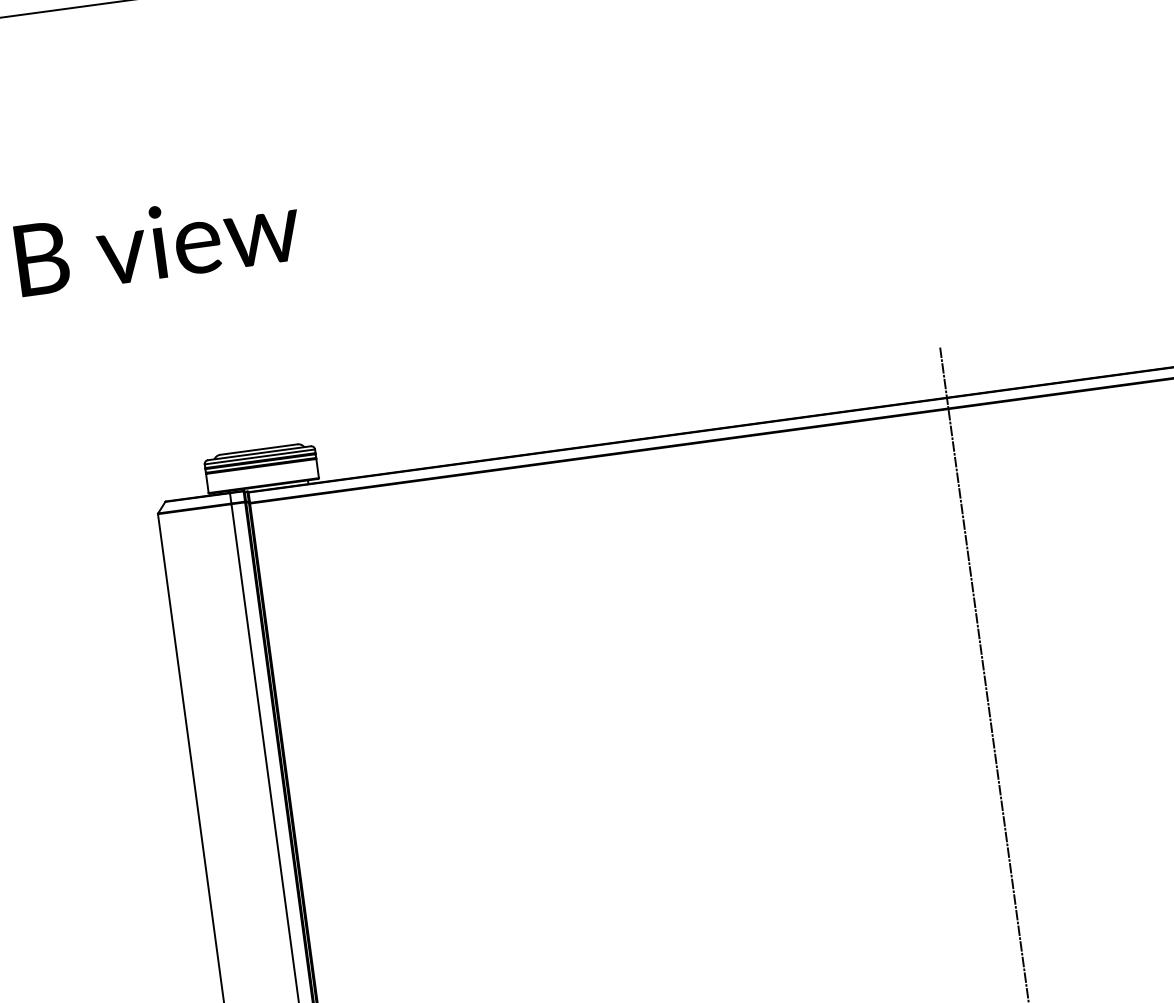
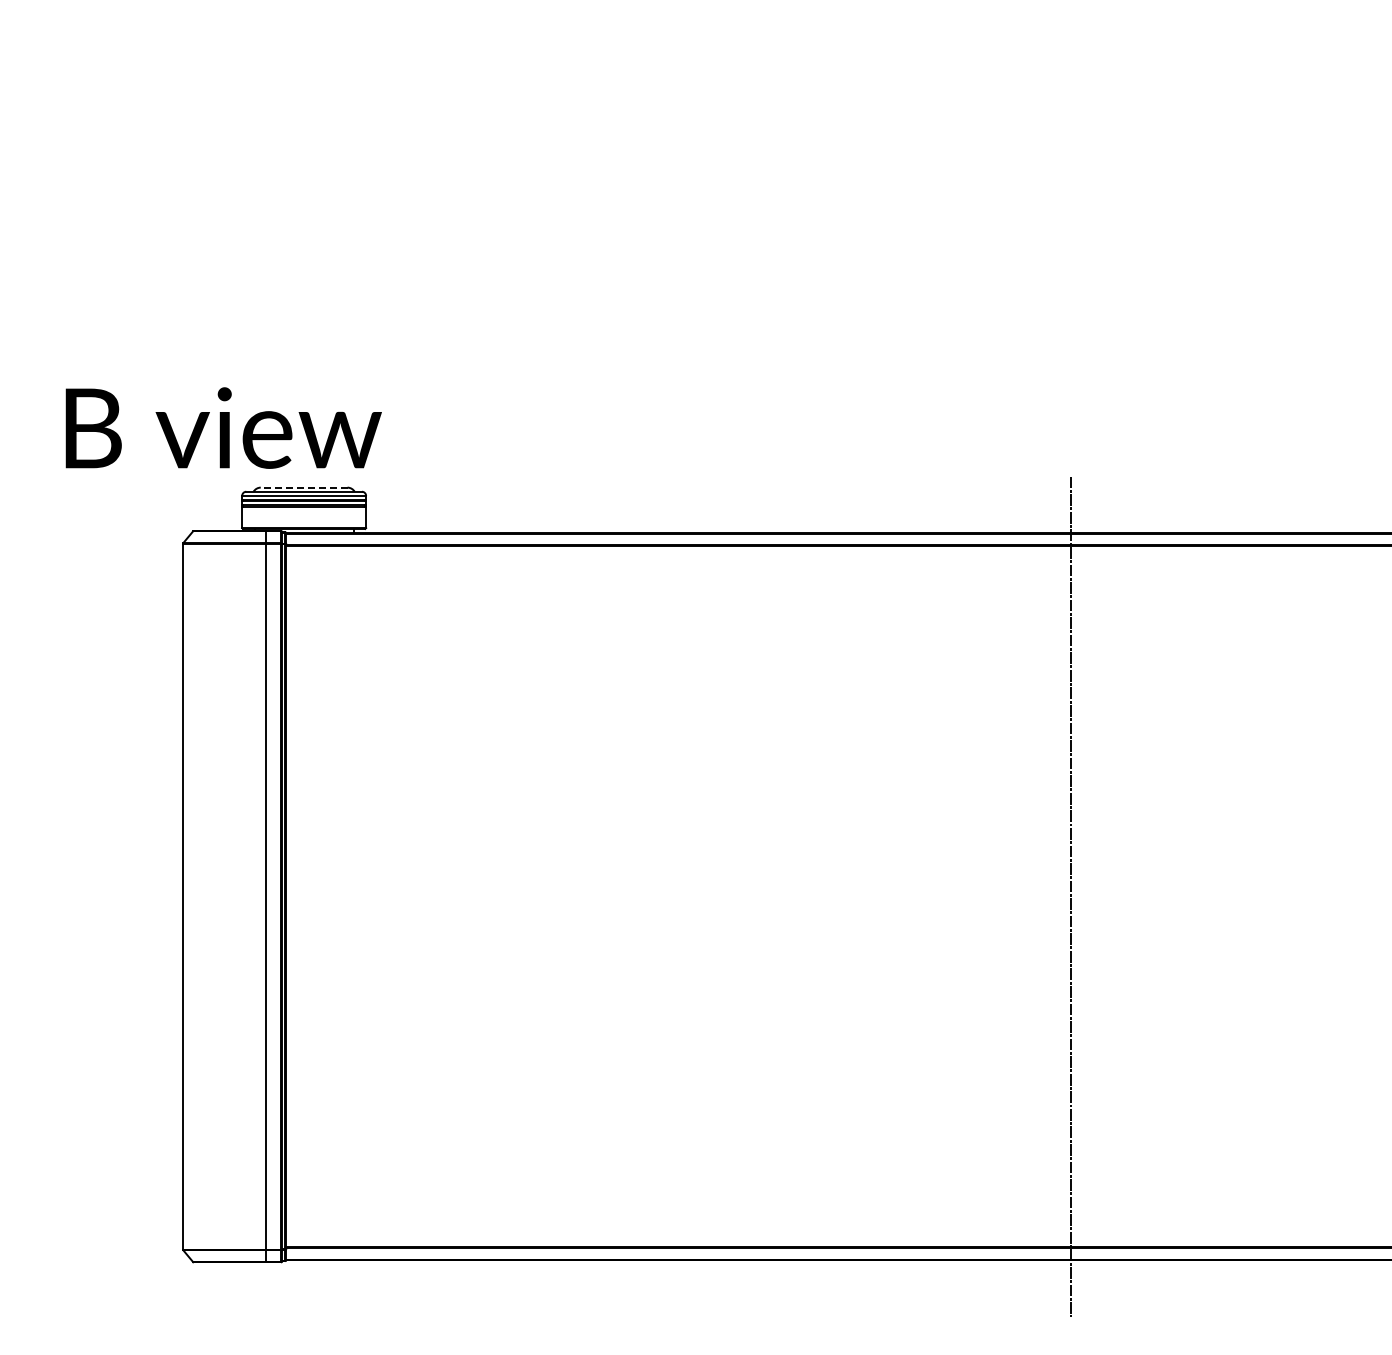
text: (157, 242) -> (223, 427), moved
line: (258, 449) -> (303, 487), solid -> dashed

